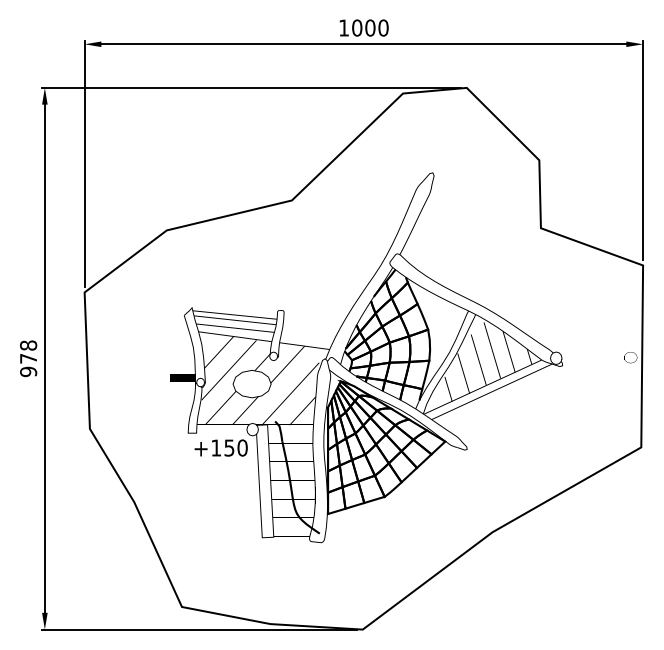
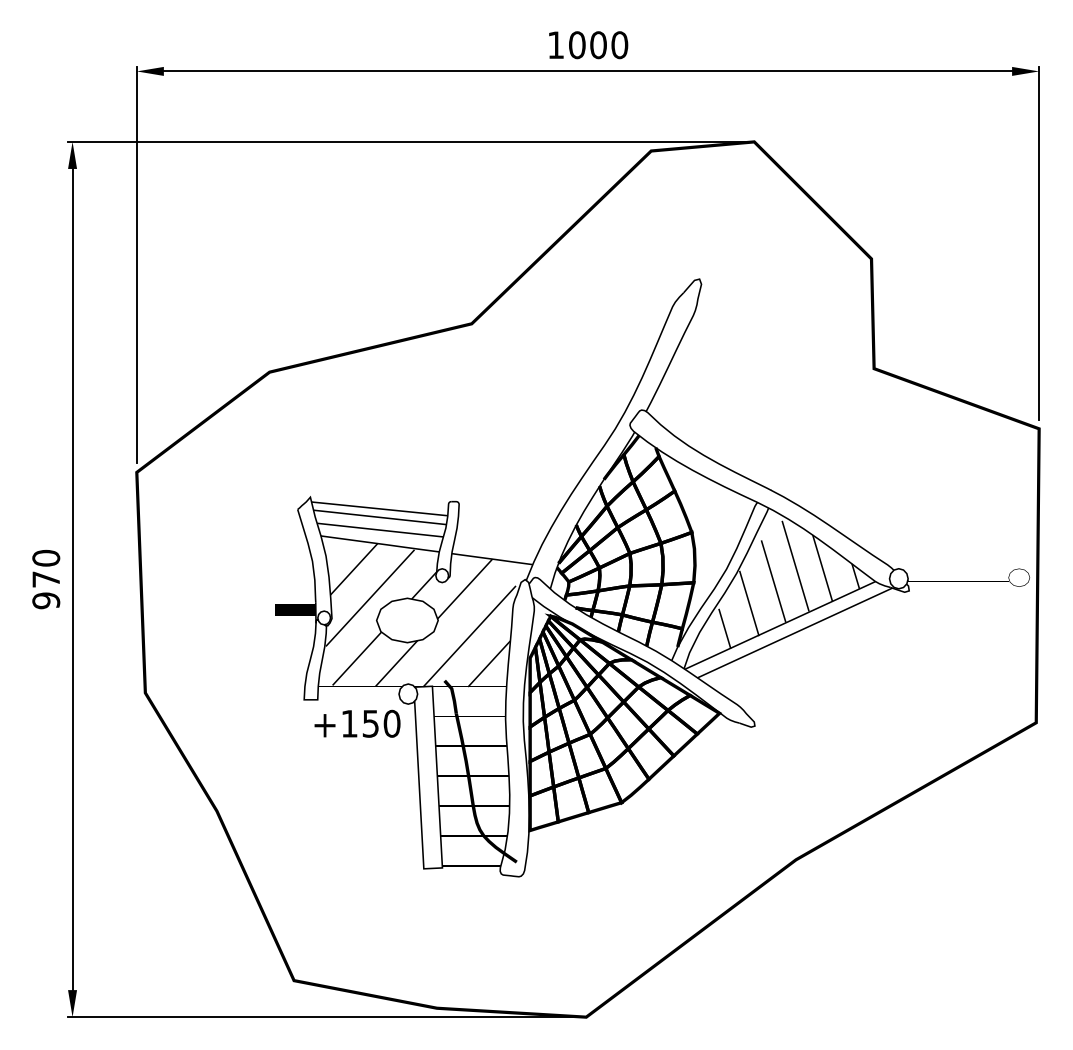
text: (28, 345) -> (46, 558), 978 -> 970

